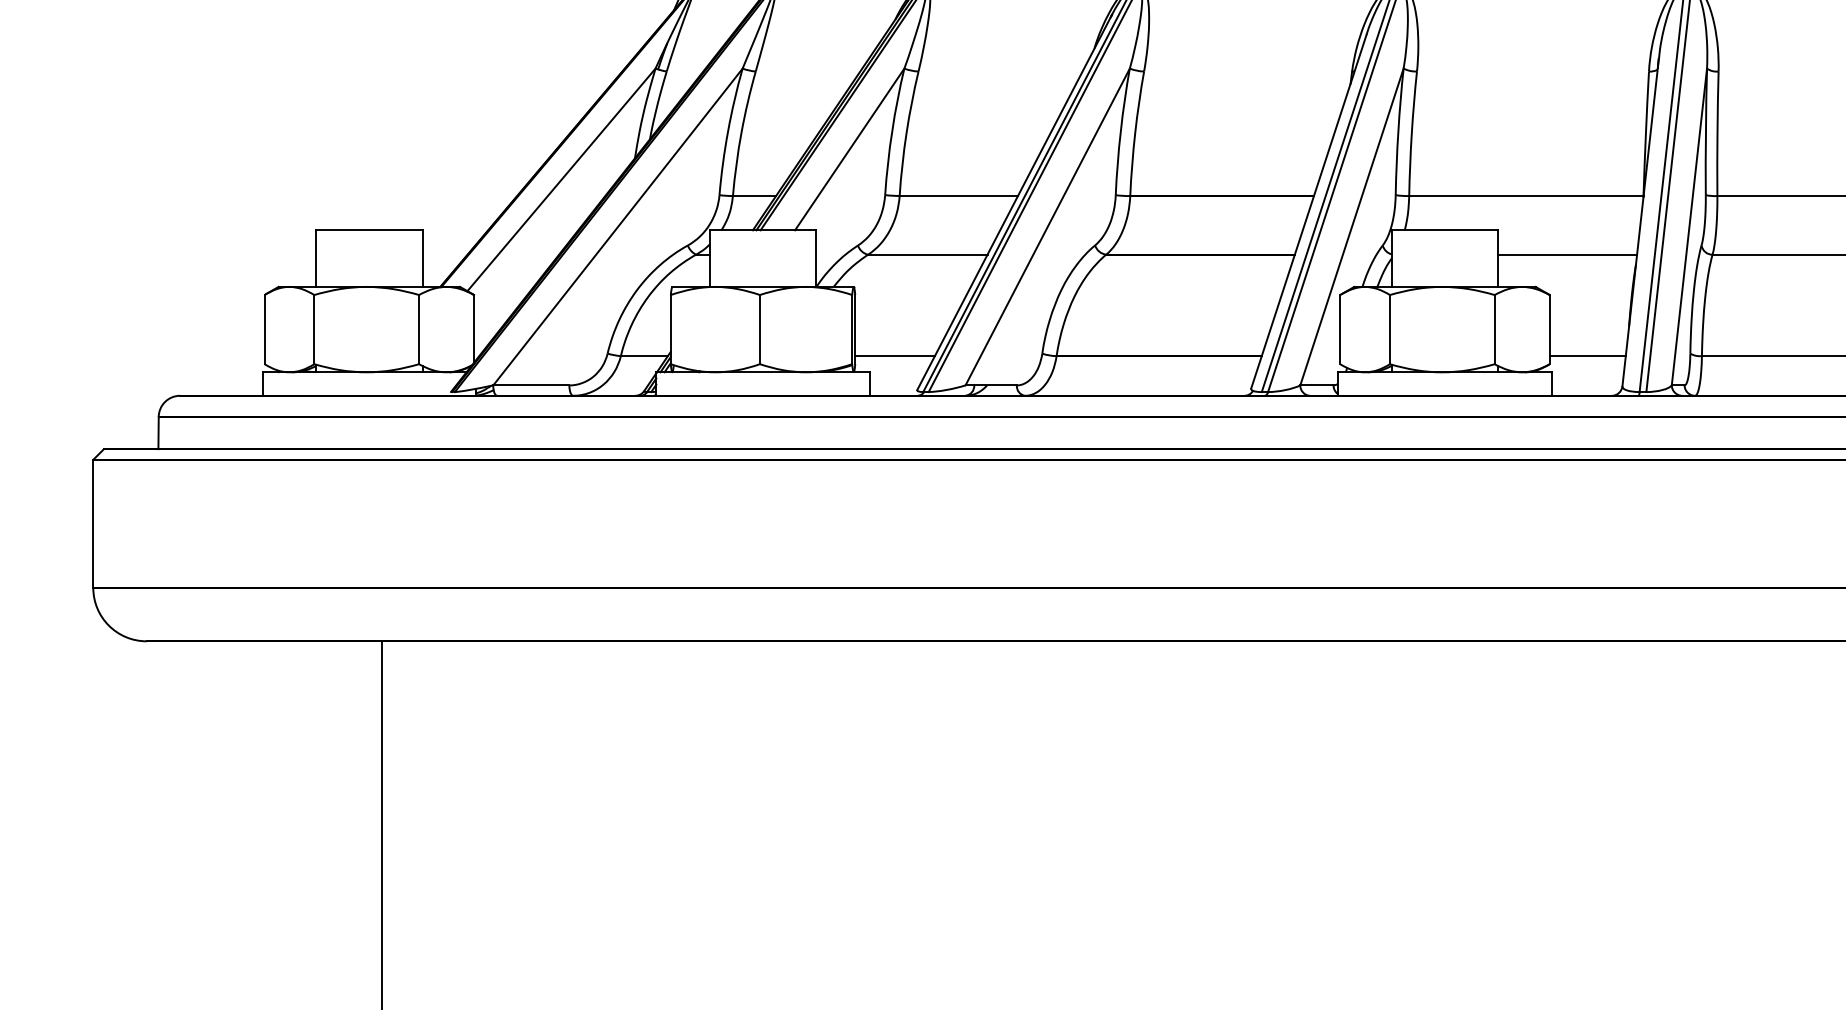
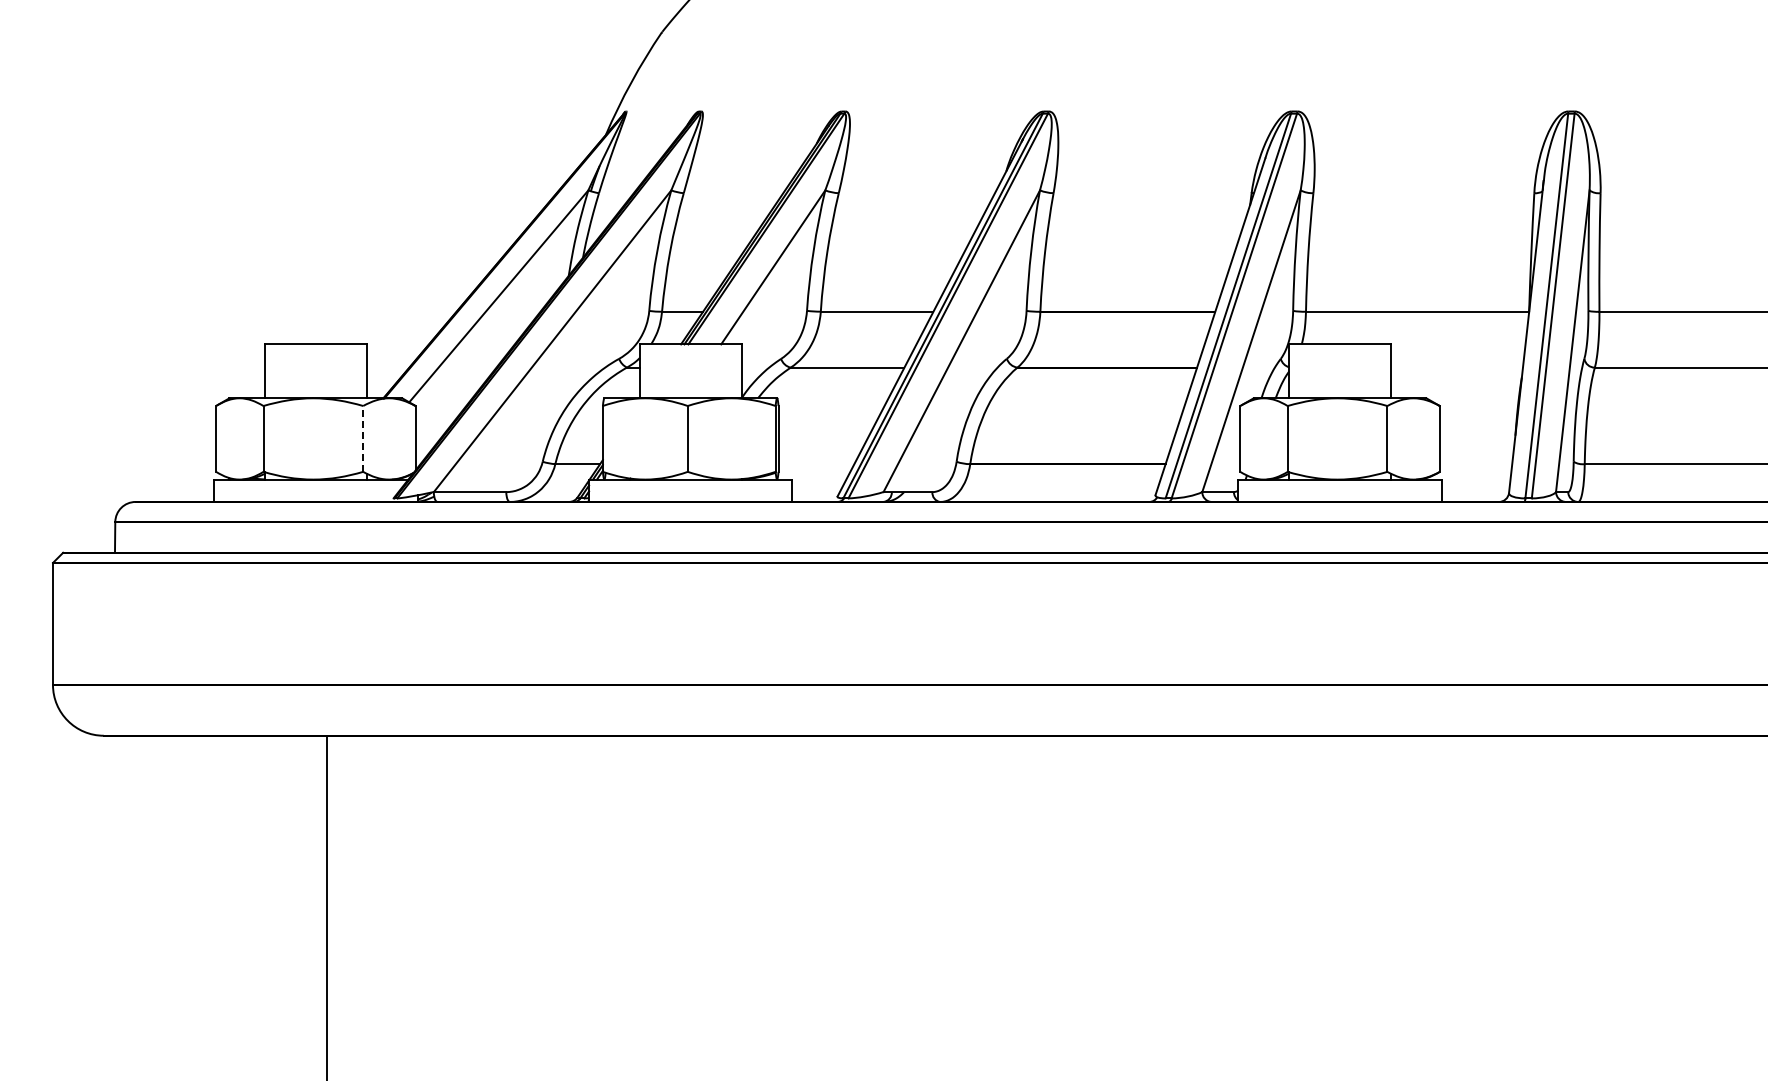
line: (1567, 254) -> (1456, 367), removed
line: (419, 329) -> (363, 438), solid -> dashed
line: (895, 356) -> (816, 464), removed
line: (1587, 356) -> (1475, 464), removed

